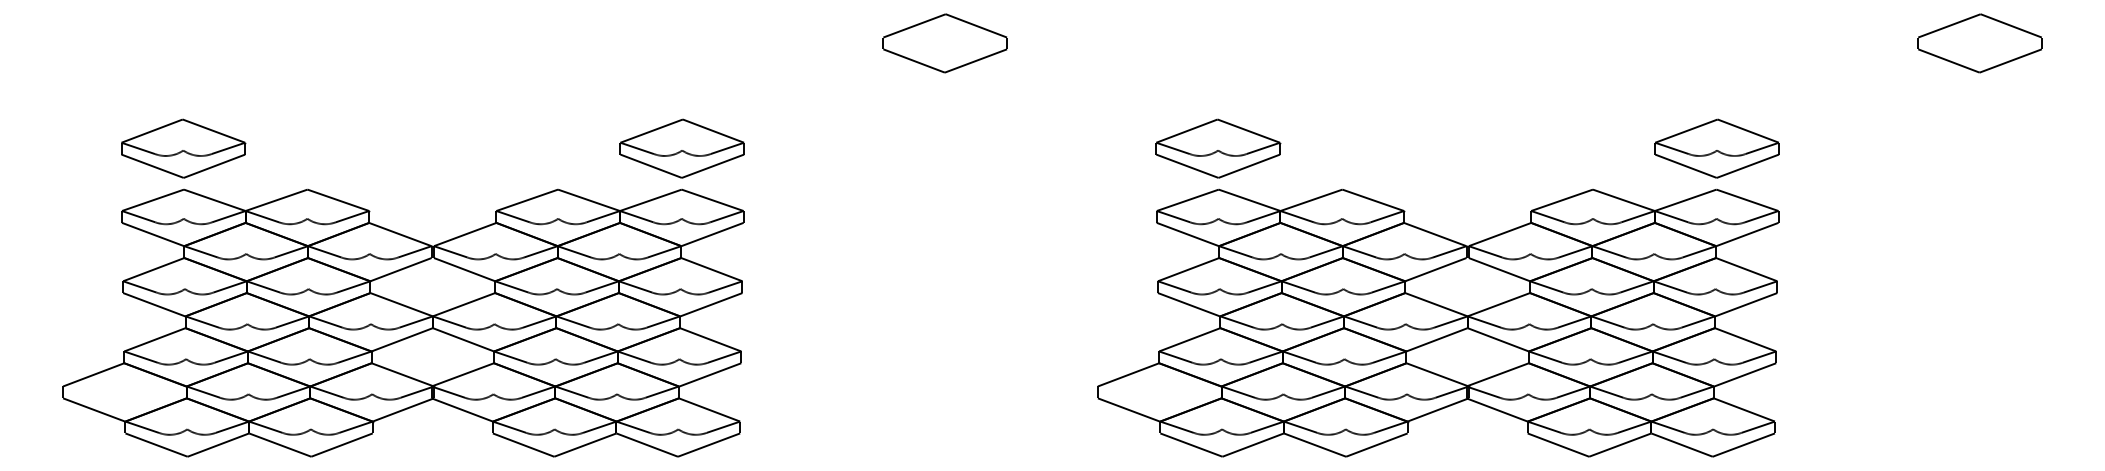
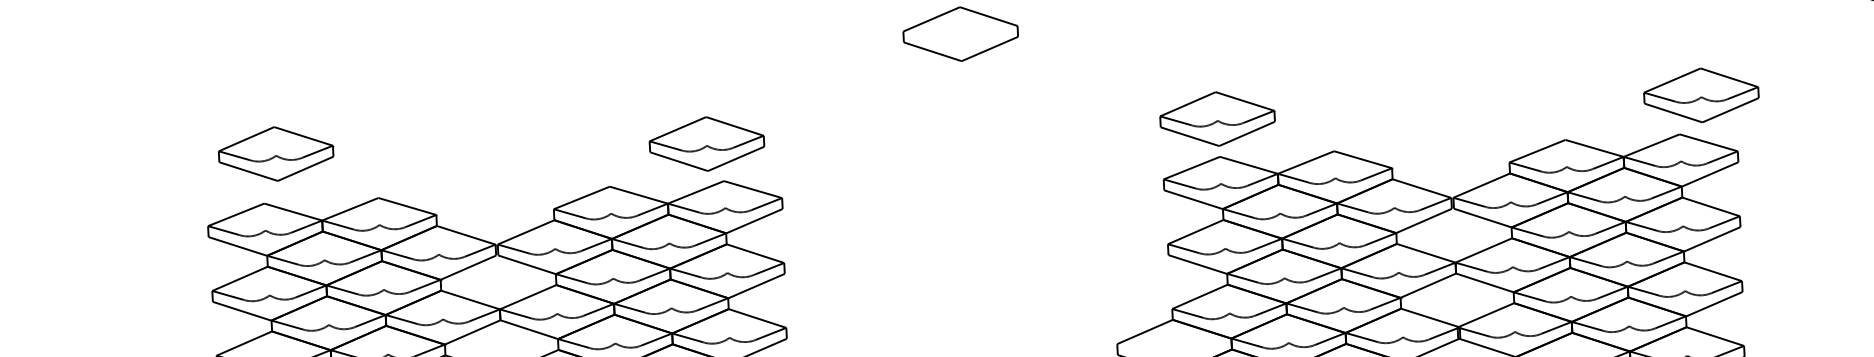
part: (183, 148) -> (276, 153), moved
part: (681, 148) -> (706, 143), moved
part: (1716, 148) -> (1700, 95), moved

